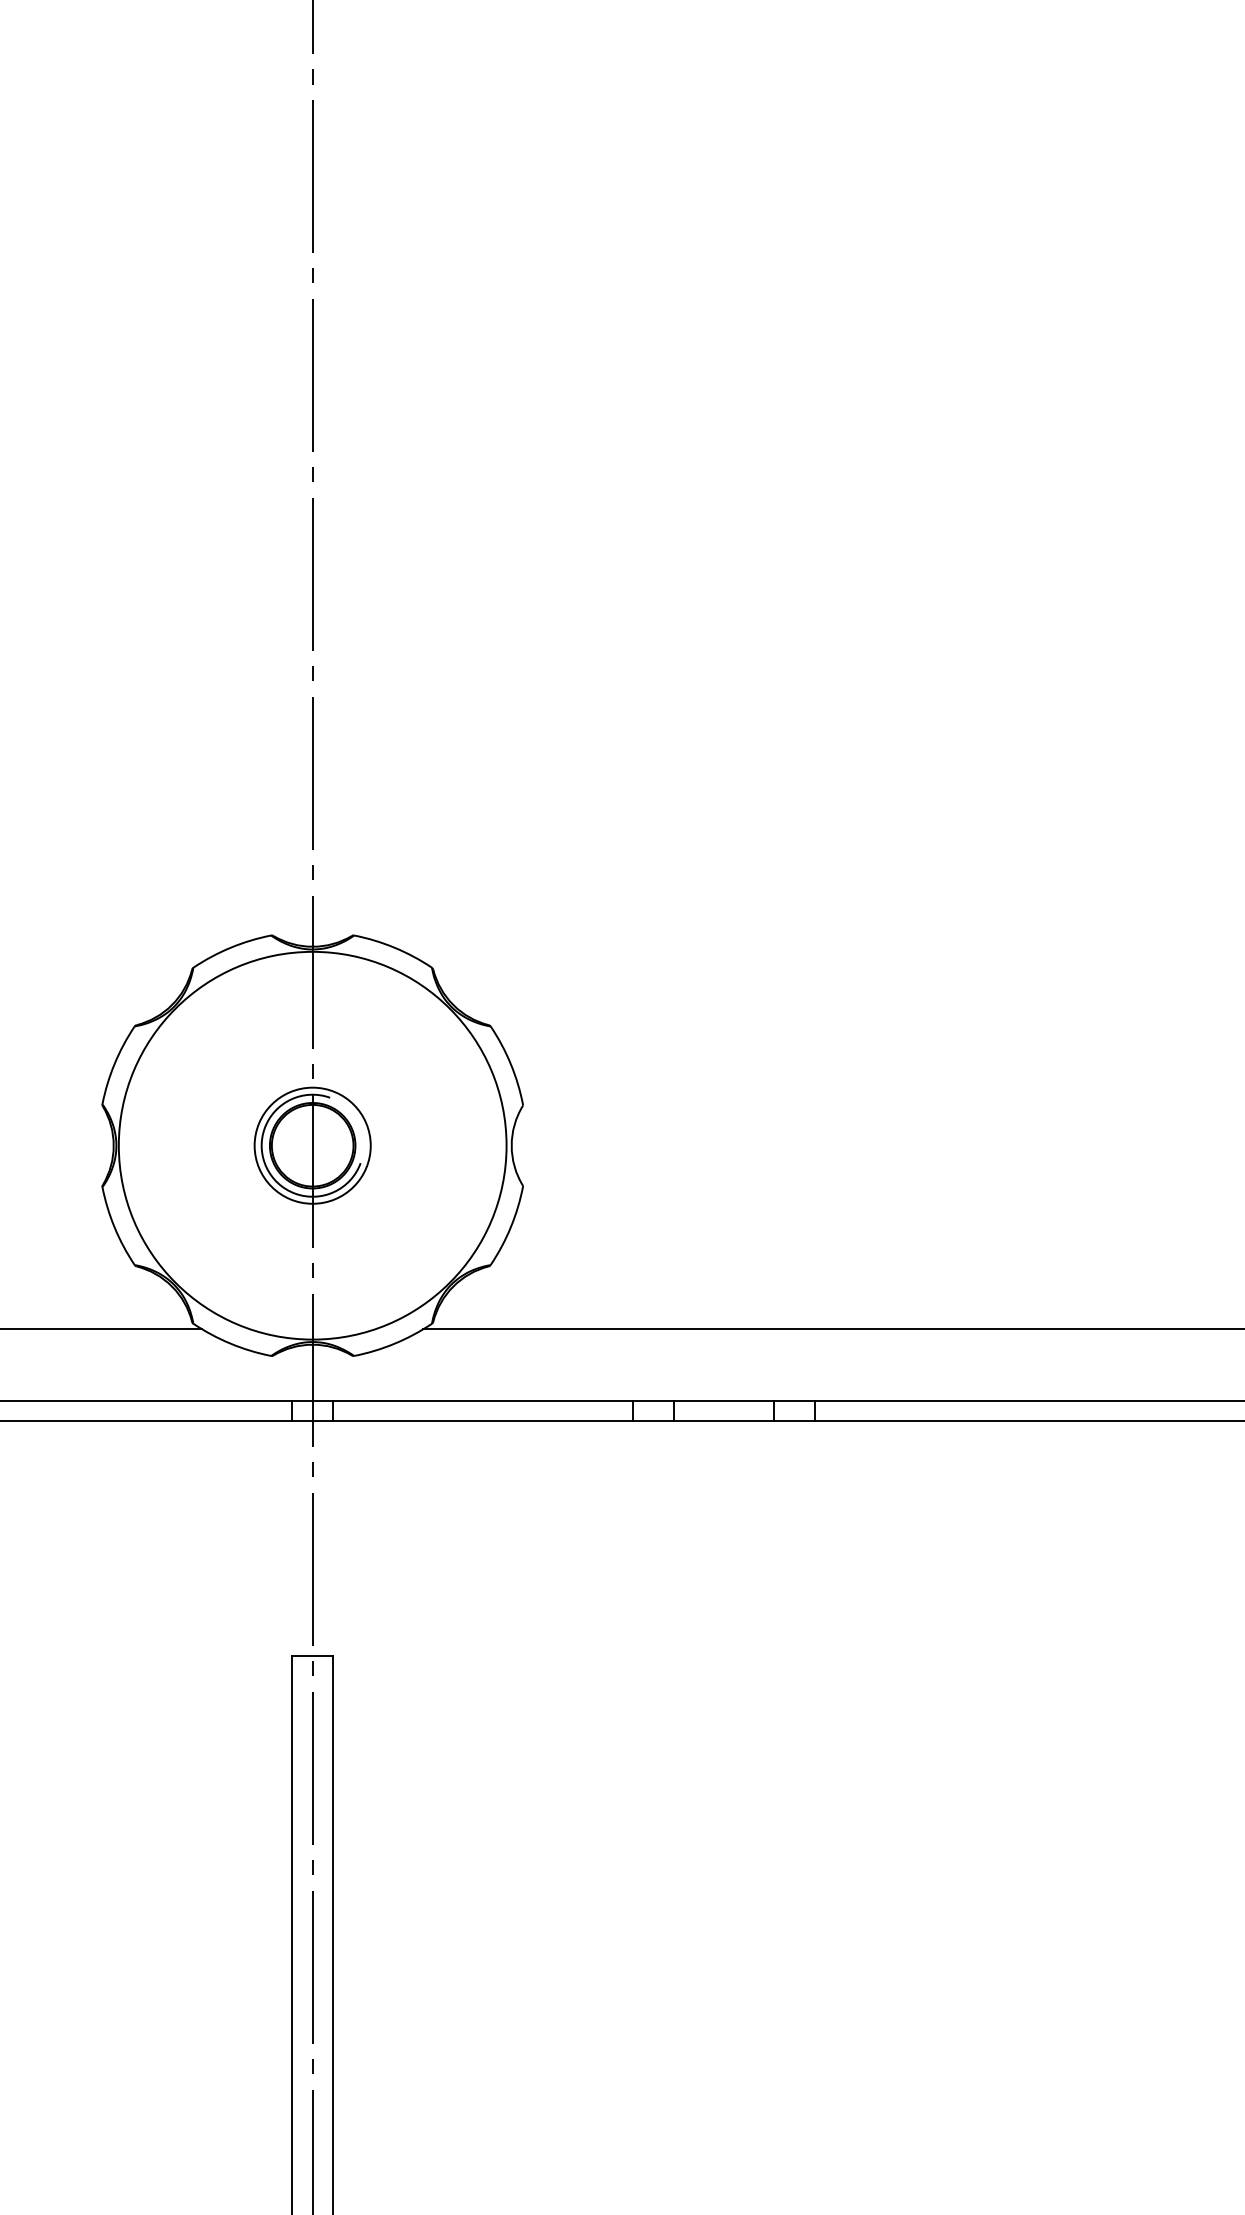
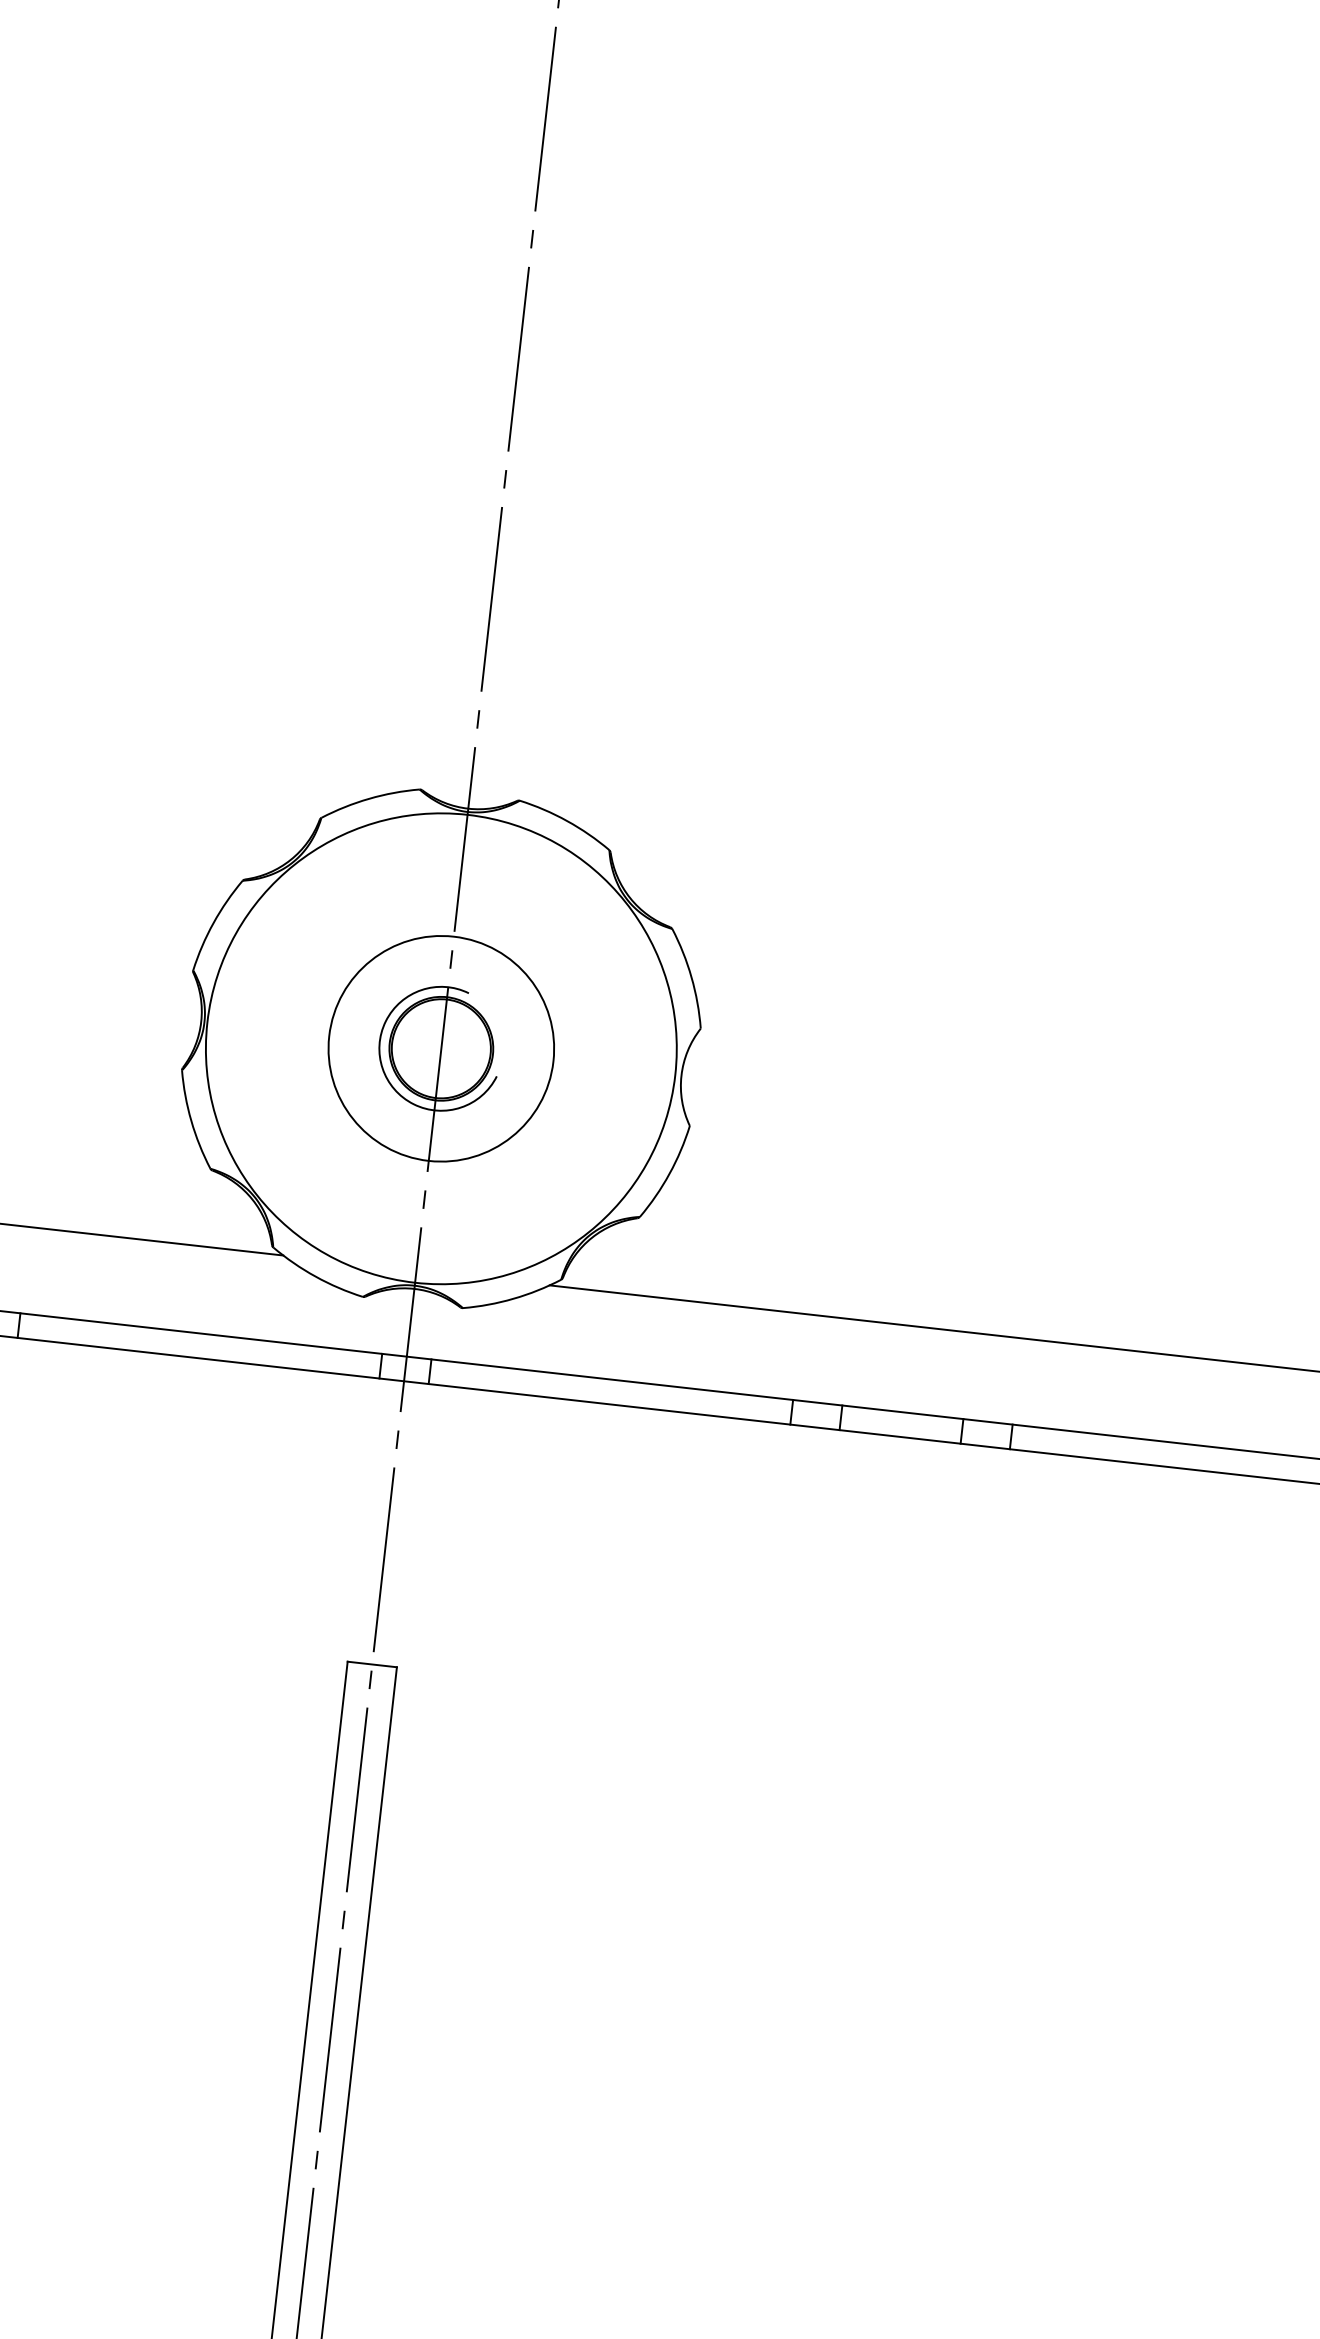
circle: (312, 1145) -> (441, 1048), size x1.6

